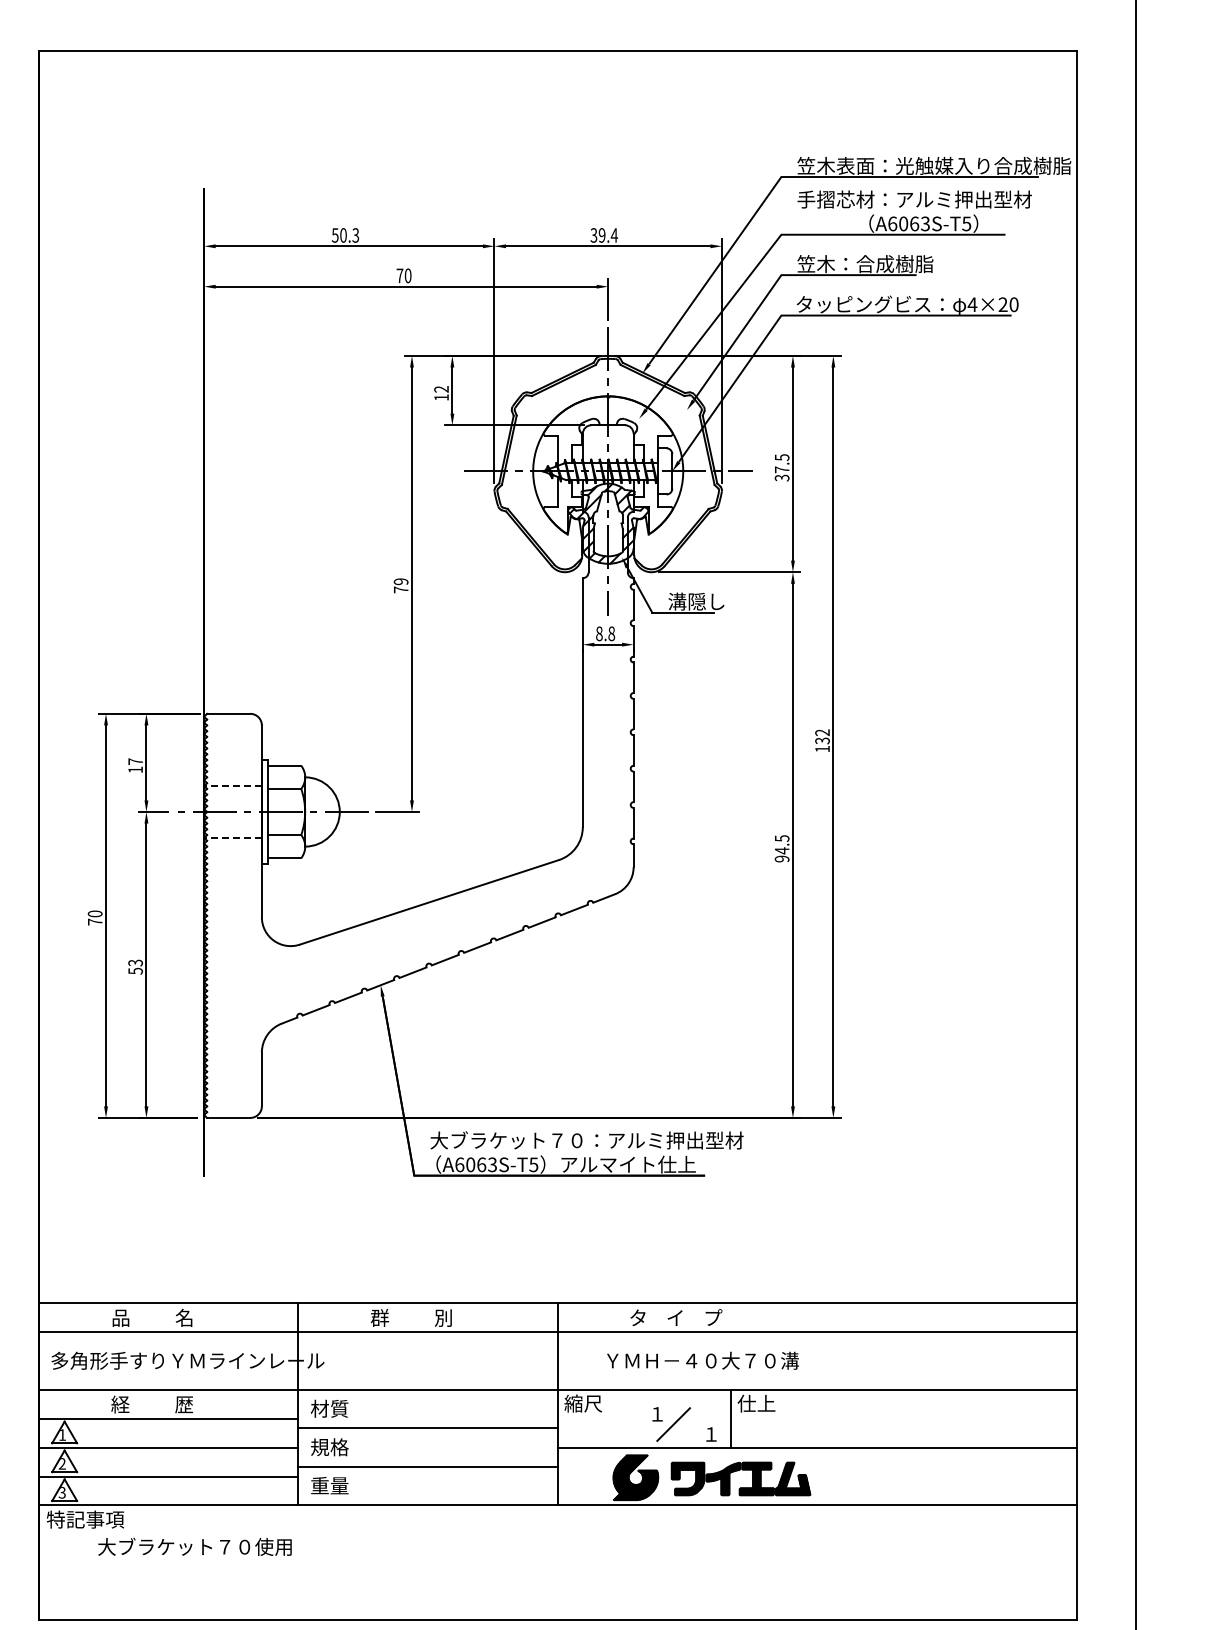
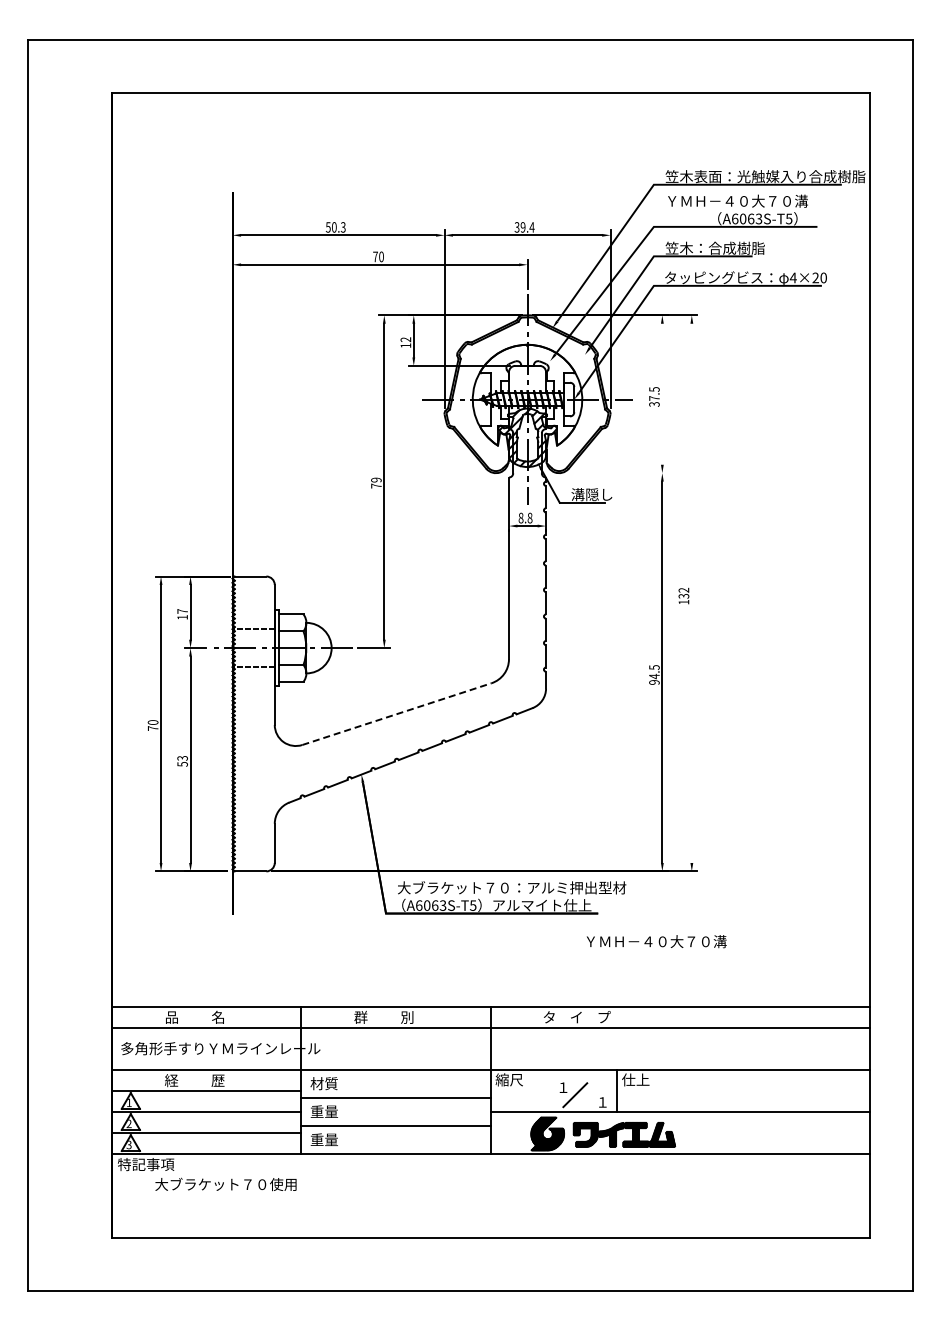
text: (913, 198) -> (750, 200), 手摺芯材：アルミ押出型材 -> ＹＭＨ－４０大７０溝
line: (793, 463) -> (662, 393), removed
line: (728, 572) -> (615, 473), removed
line: (832, 735) -> (691, 592), removed
line: (430, 902) -> (397, 714), solid -> dashed
text: (702, 1360) -> (656, 941), moved
text: (330, 1446) -> (324, 1111), 規格 -> 重量

